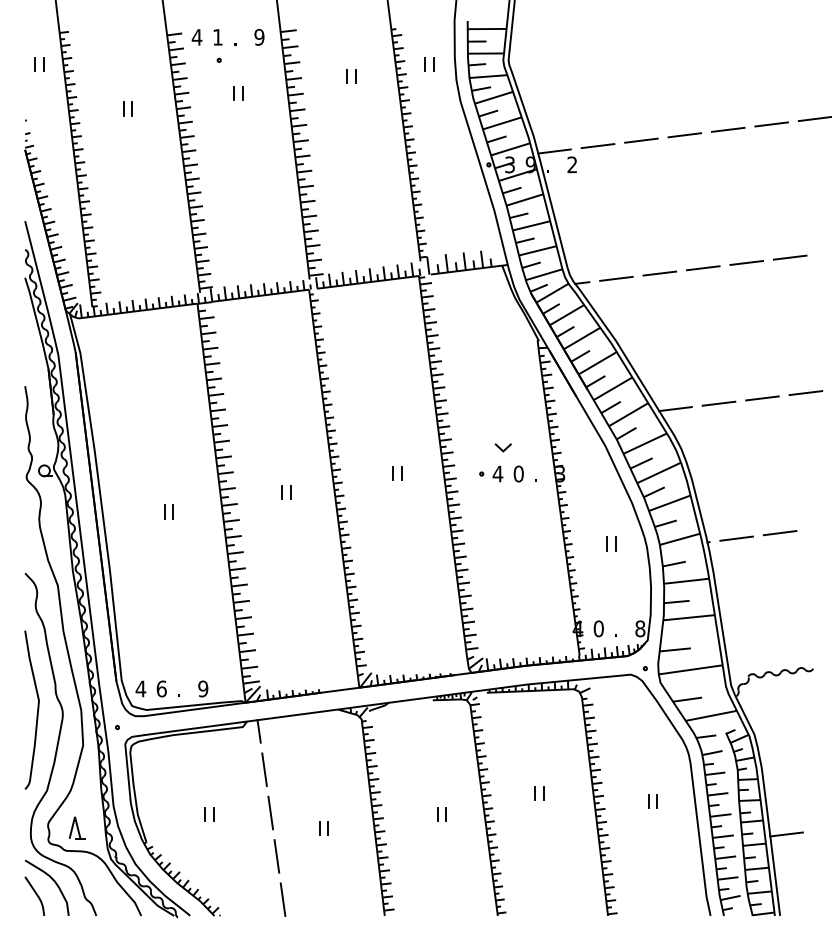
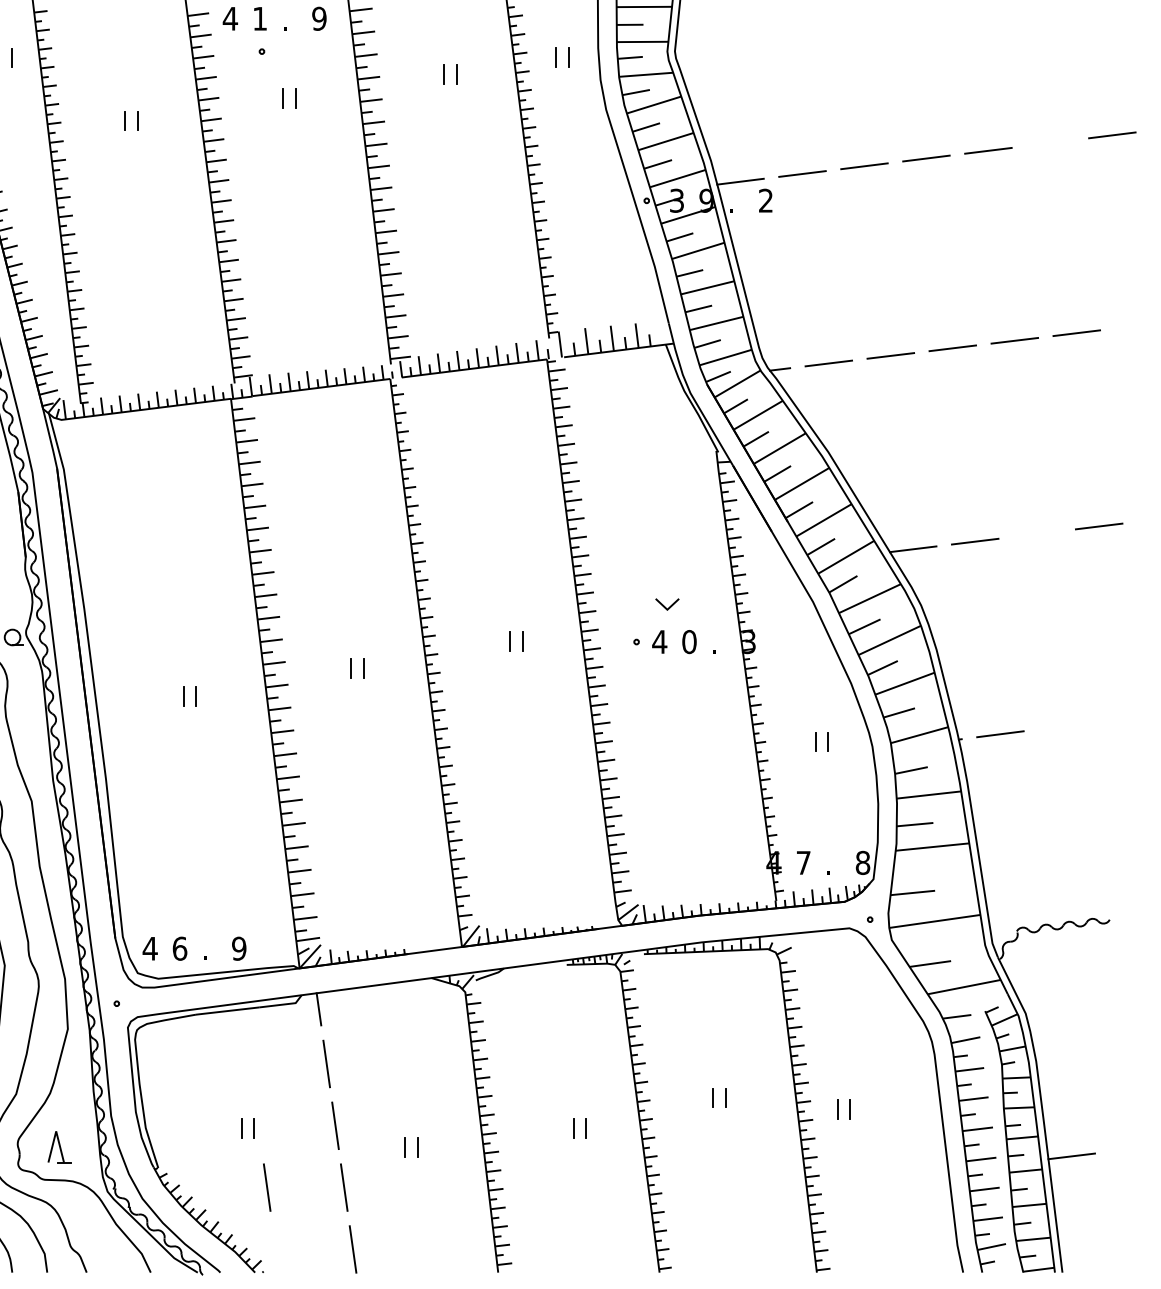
line: (771, 124) -> (1050, 143), removed
line: (762, 398) -> (1037, 534), removed
line: (779, 533) -> (1061, 726), removed
text: (598, 628) -> (803, 862), 0 -> 7
part: (652, 801) -> (843, 1109), moved
line: (222, 856) -> (266, 1187), added

